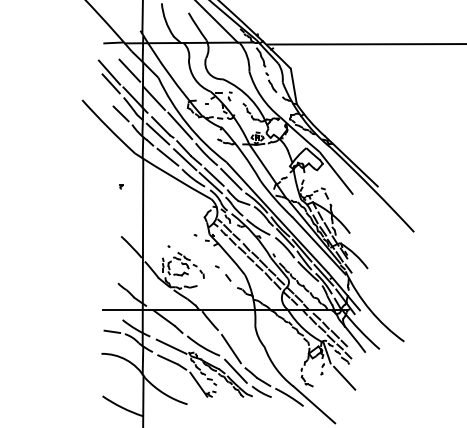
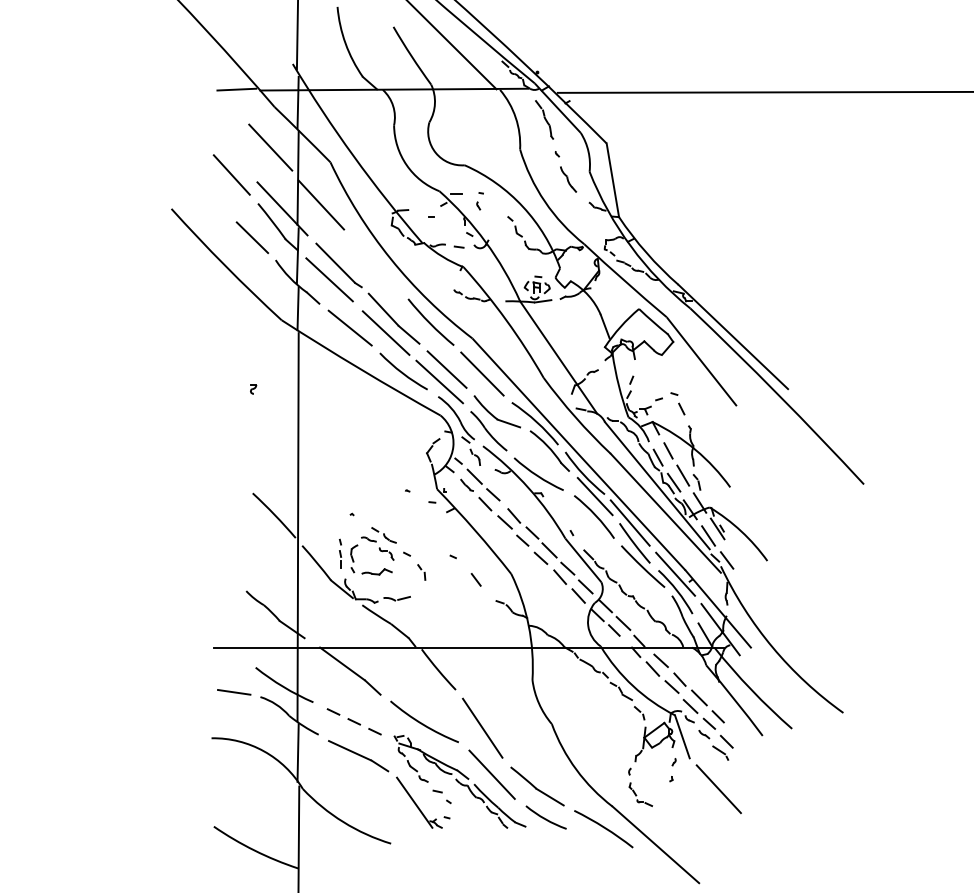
line: (109, 72) -> (228, 151), removed
line: (180, 125) -> (376, 261), removed
line: (172, 347) -> (359, 725), solid -> dashed

